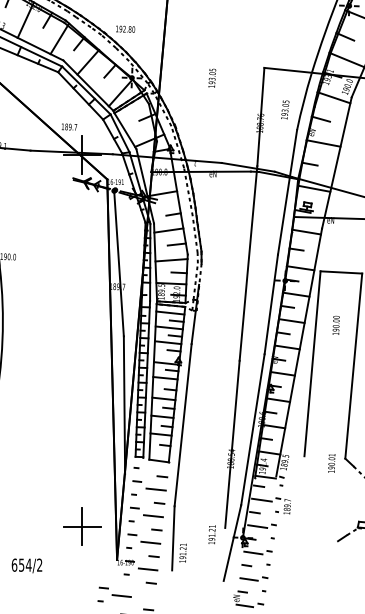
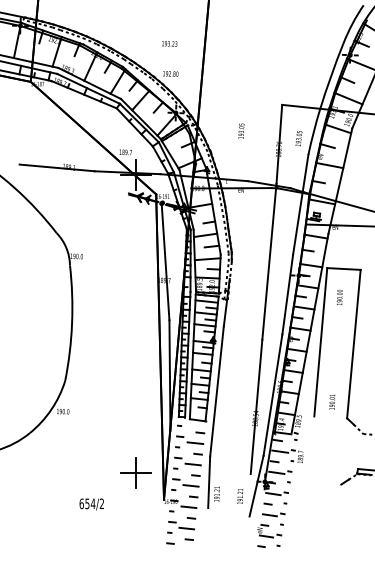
text: (212, 77) -> (241, 130), moved
text: (335, 324) -> (339, 296), moved
text: (332, 462) -> (332, 401), moved
text: (212, 534) -> (240, 496), moved
part: (113, 594) -> (180, 527), moved

